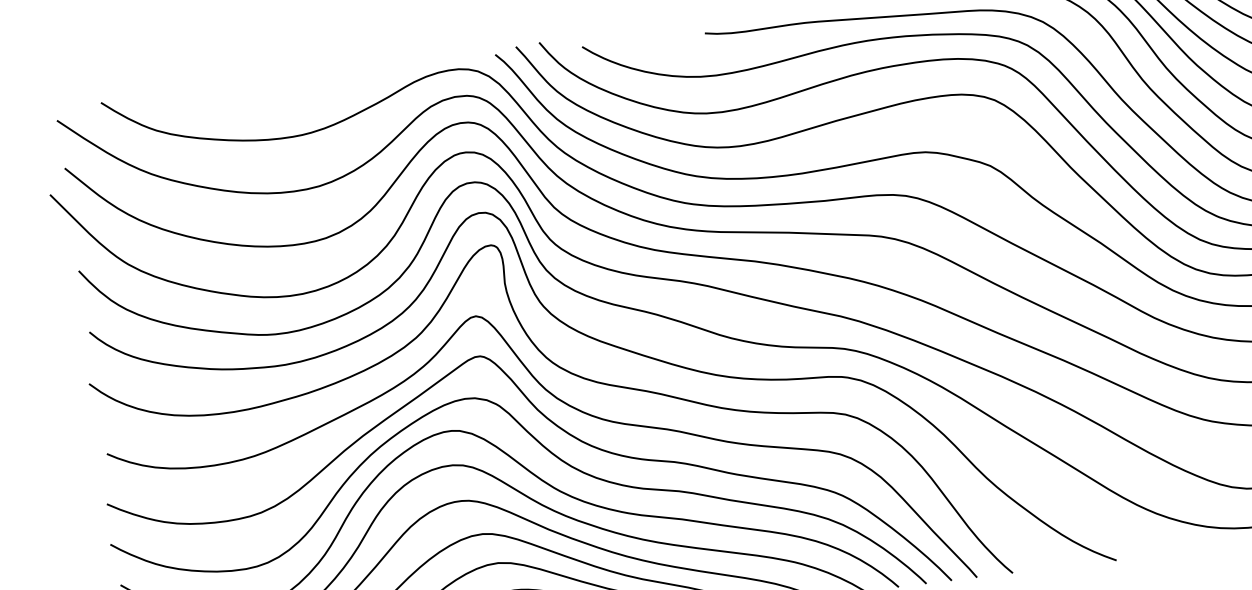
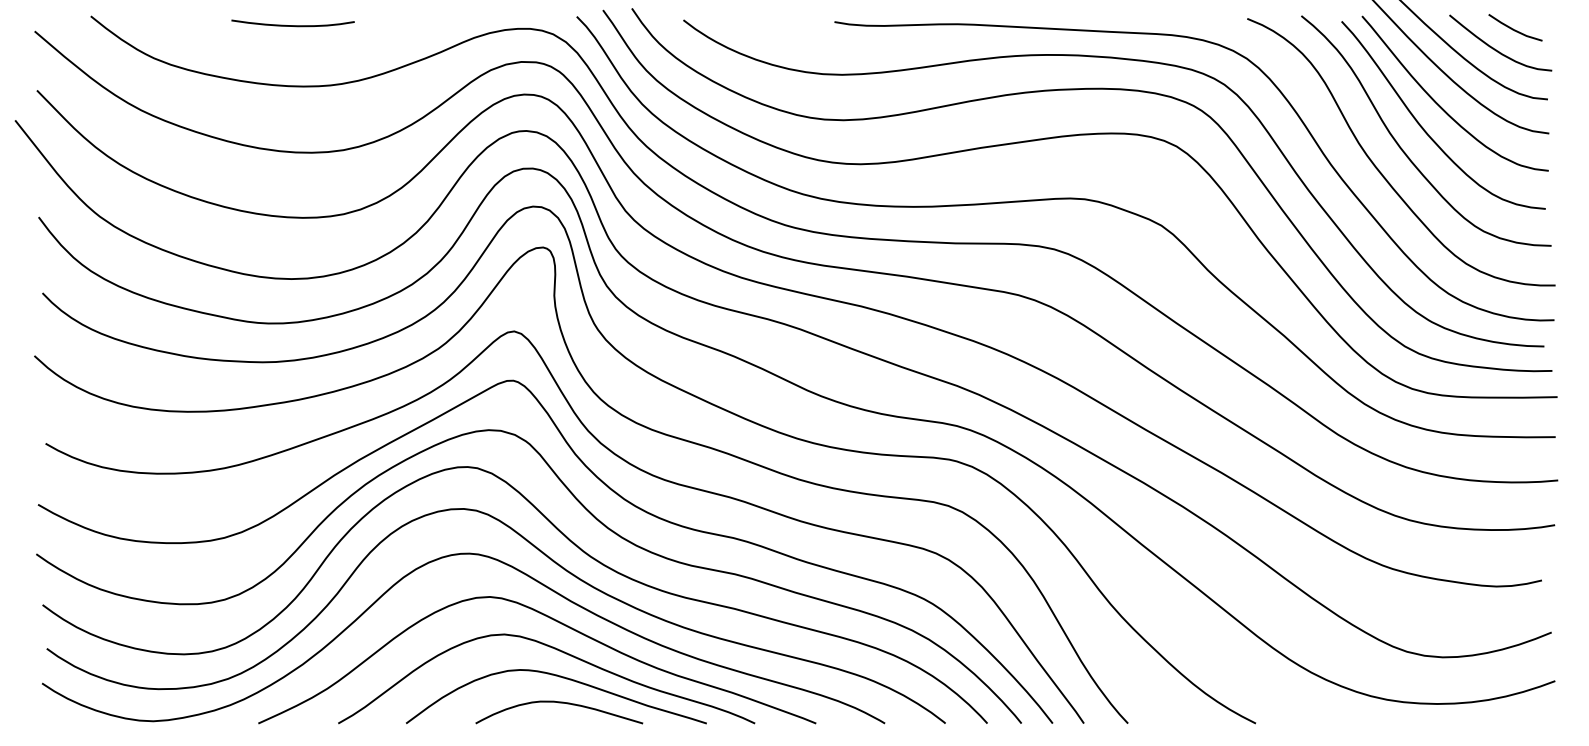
curve: (265, 90) -> (292, 25), added

